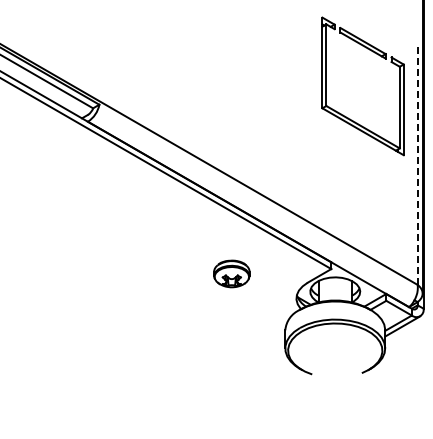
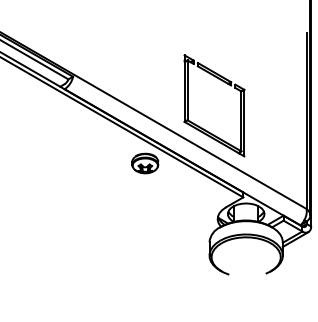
part: (343, 114) -> (200, 126), moved
line: (417, 165) -> (306, 121), dashed -> solid
part: (231, 273) -> (145, 163), moved

